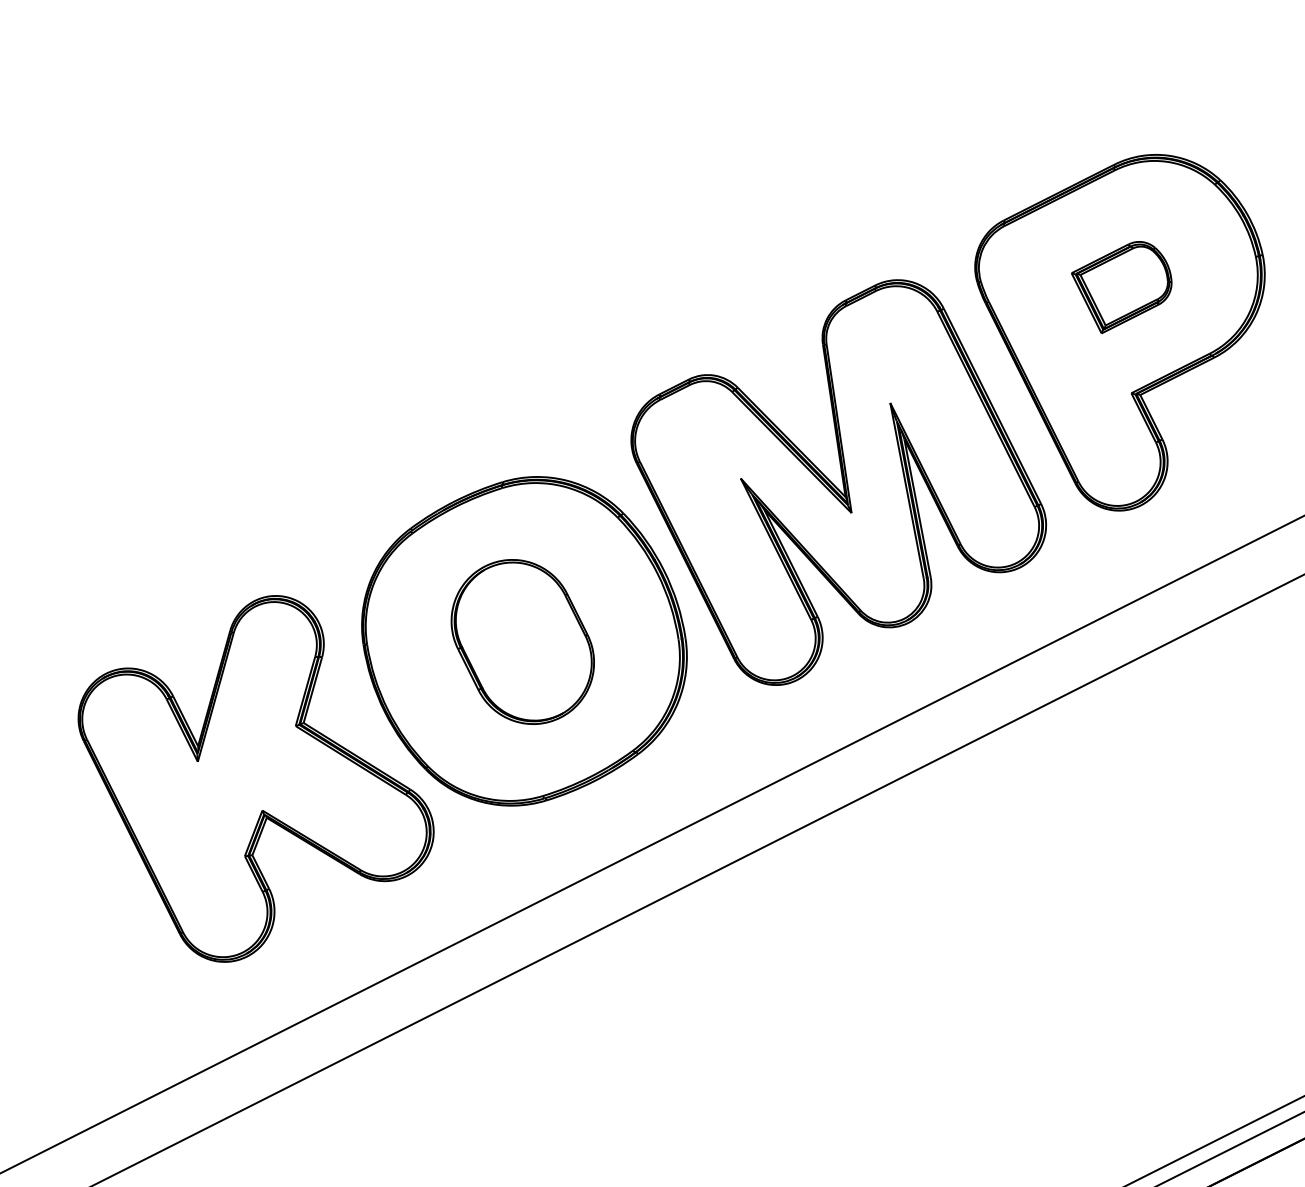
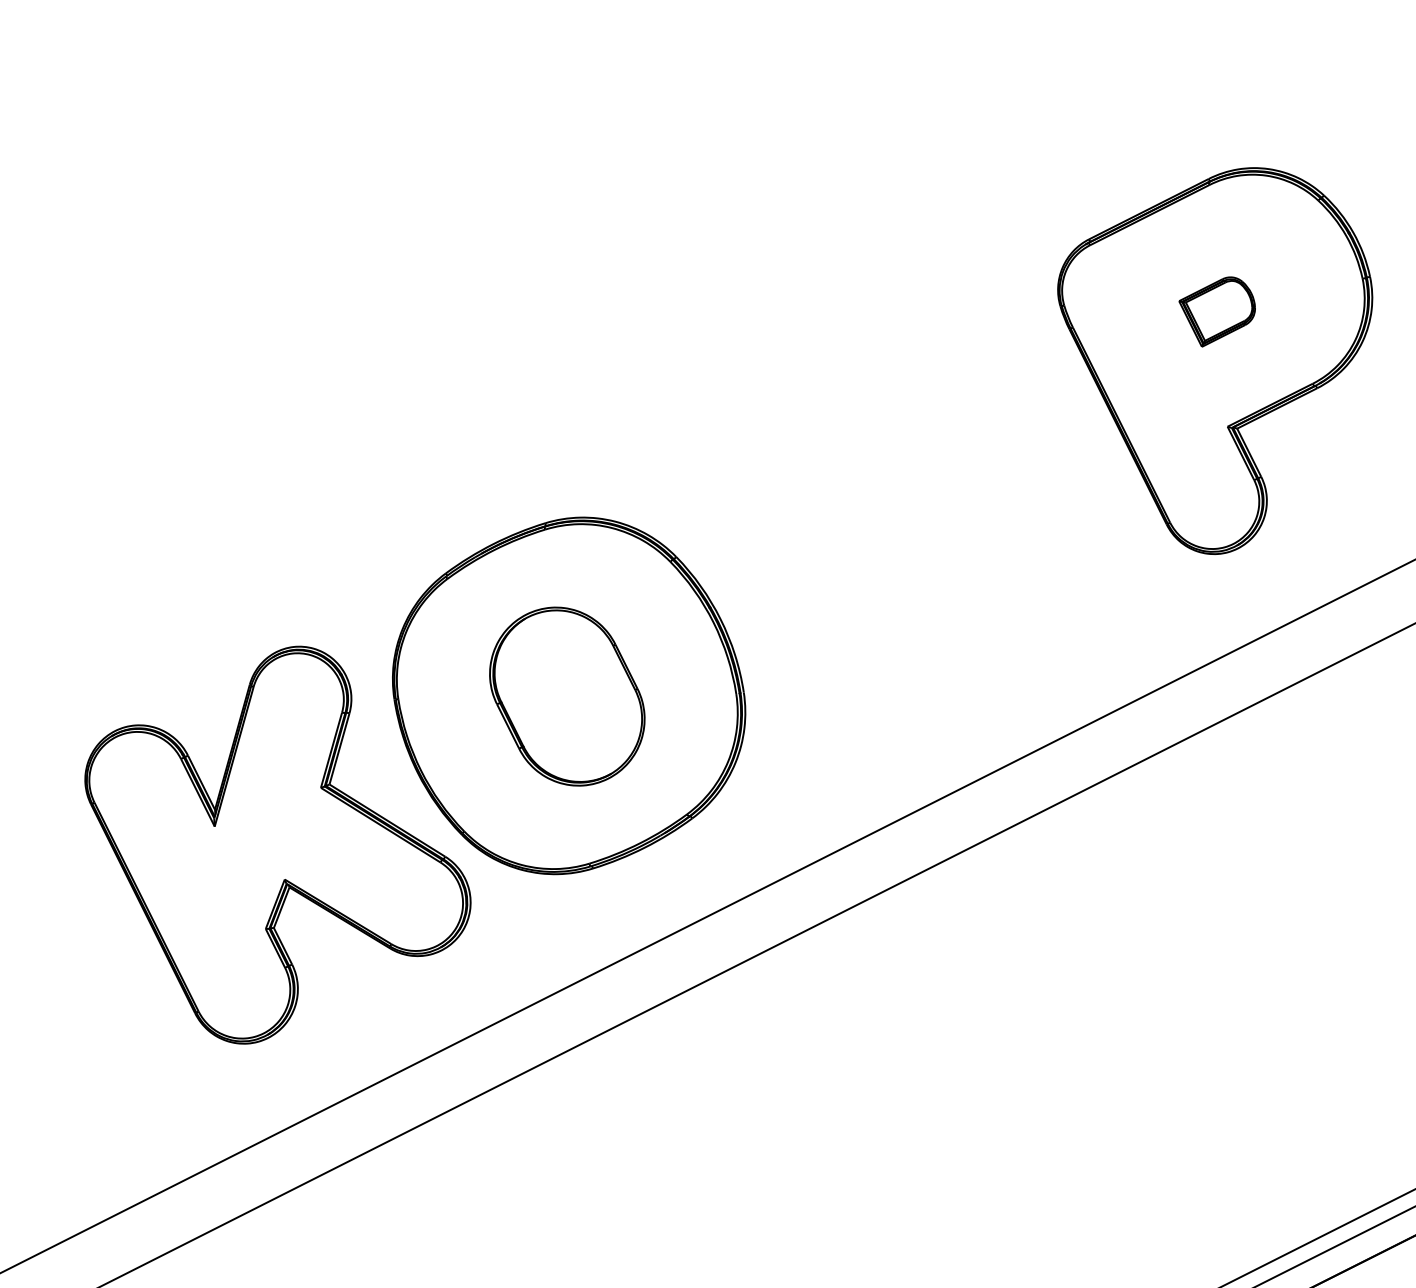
part: (1122, 287) -> (1217, 311), size x0.7
part: (838, 482) -> (909, 523), removed

